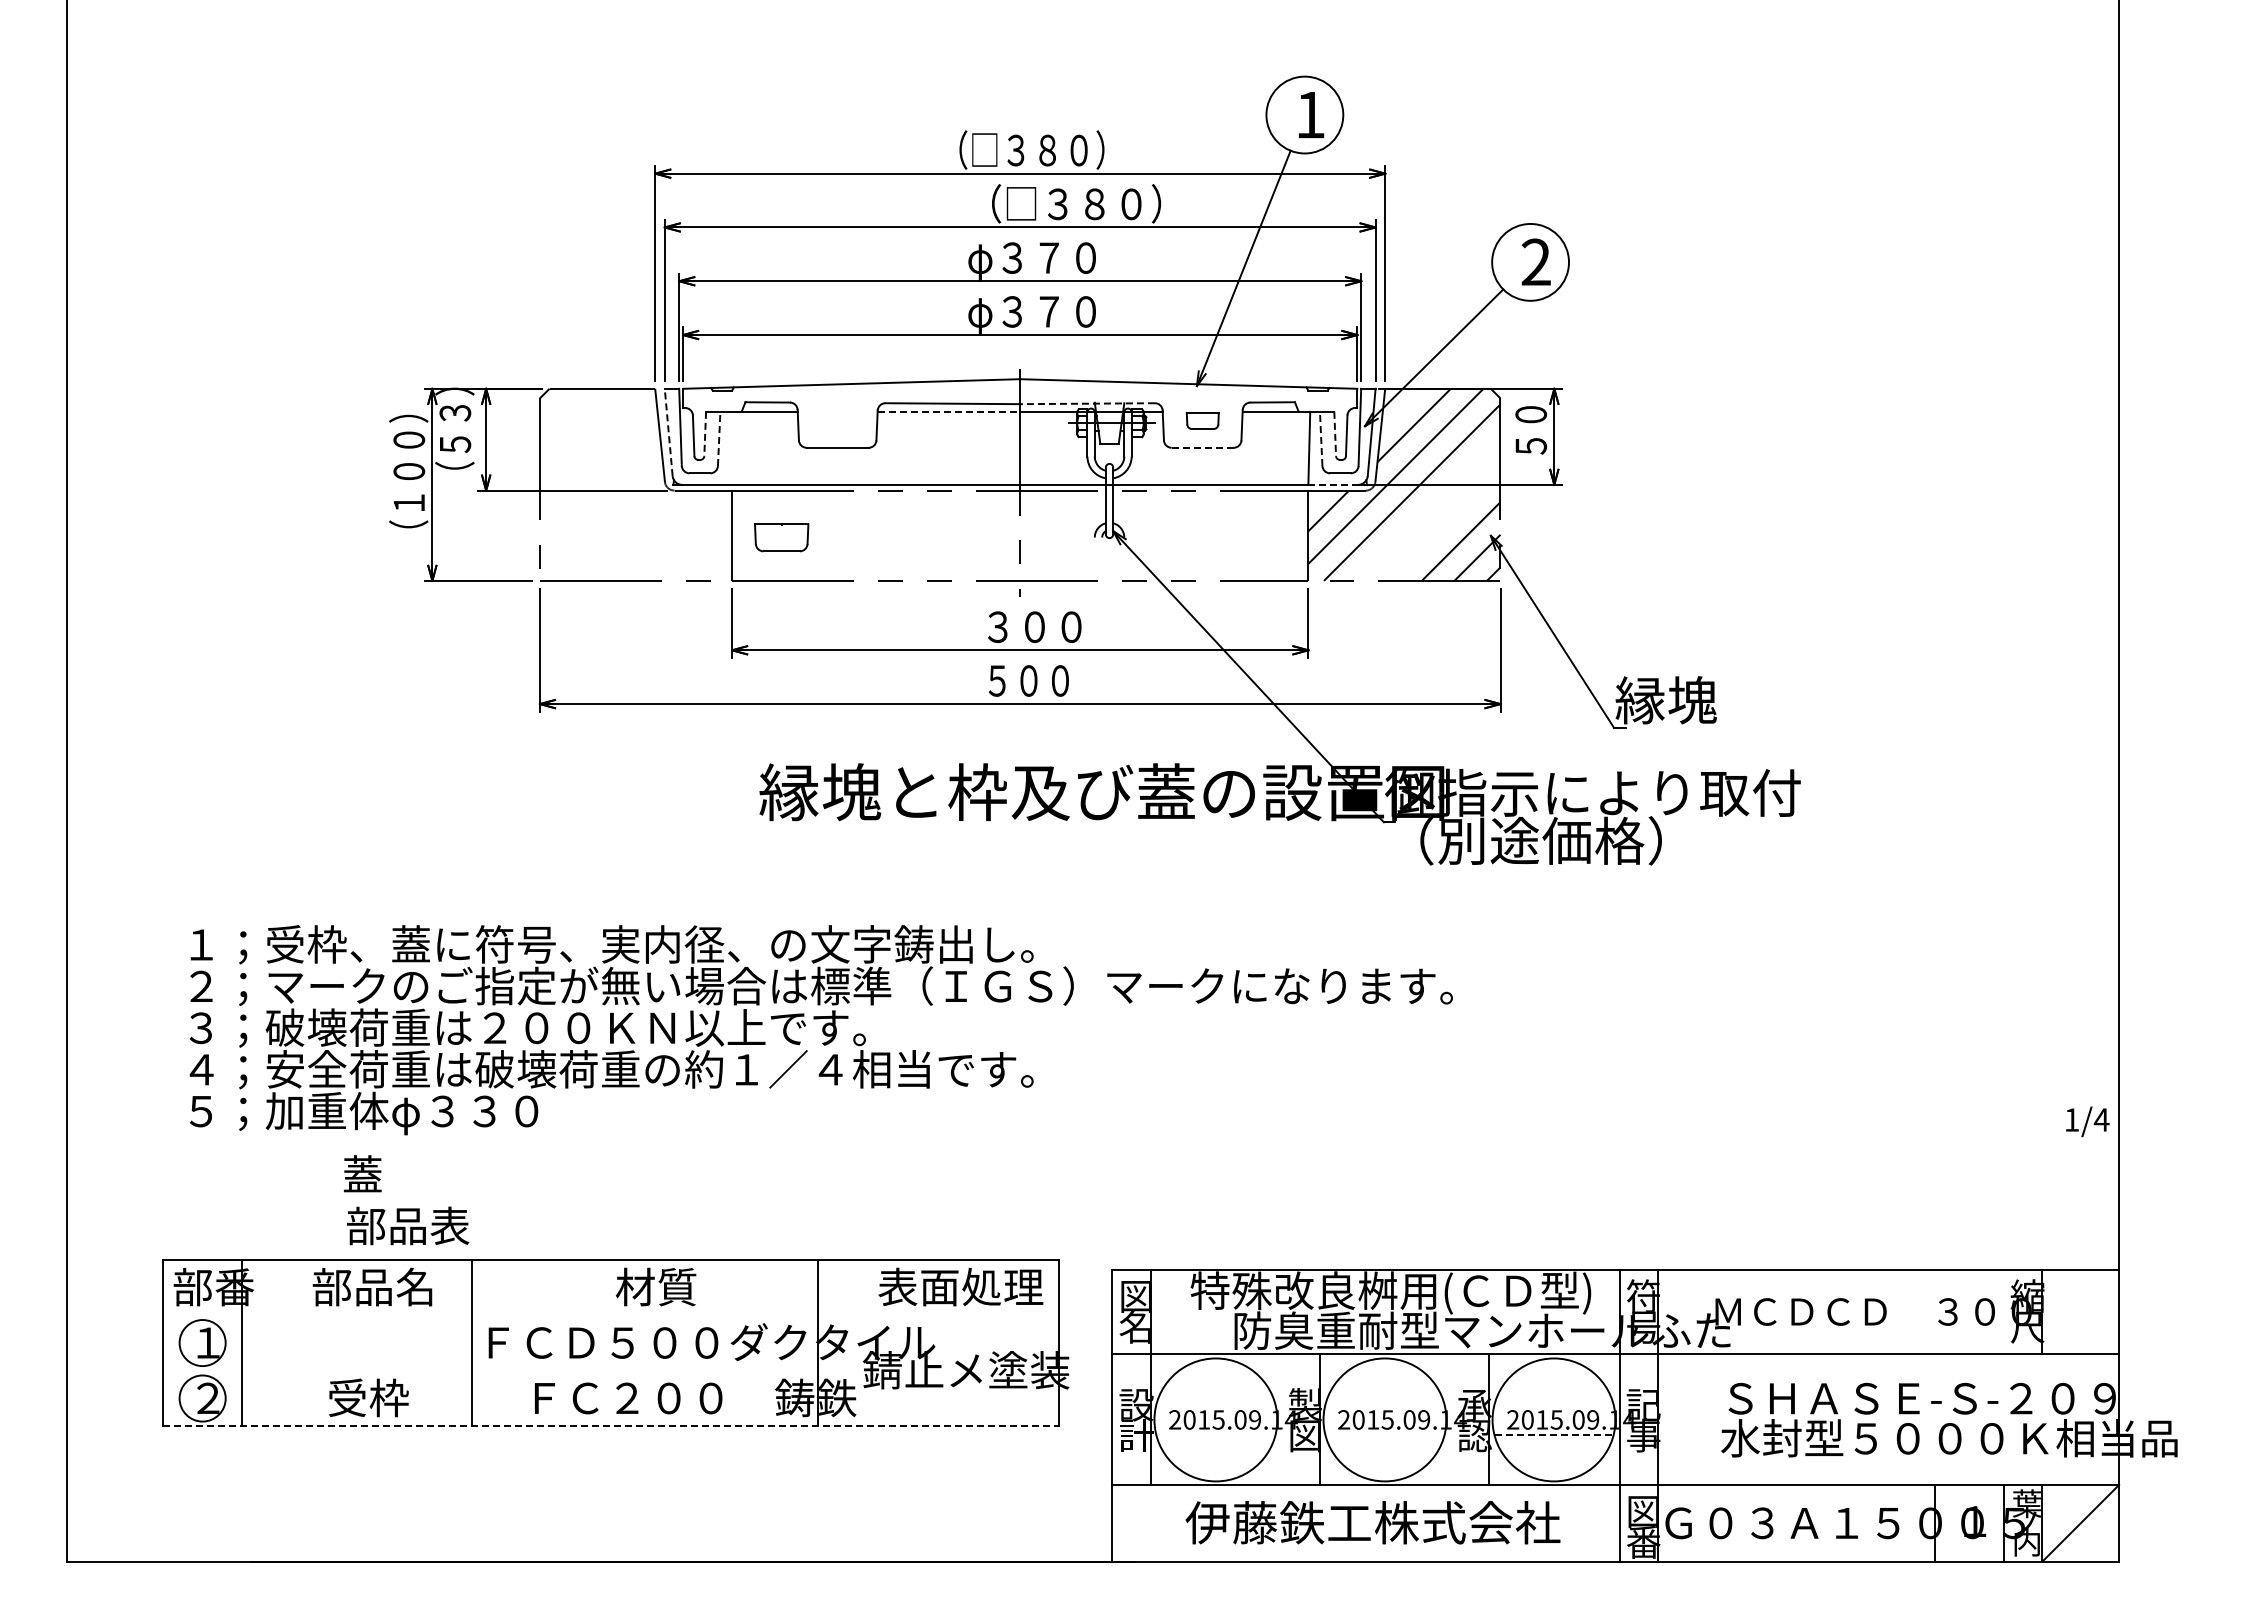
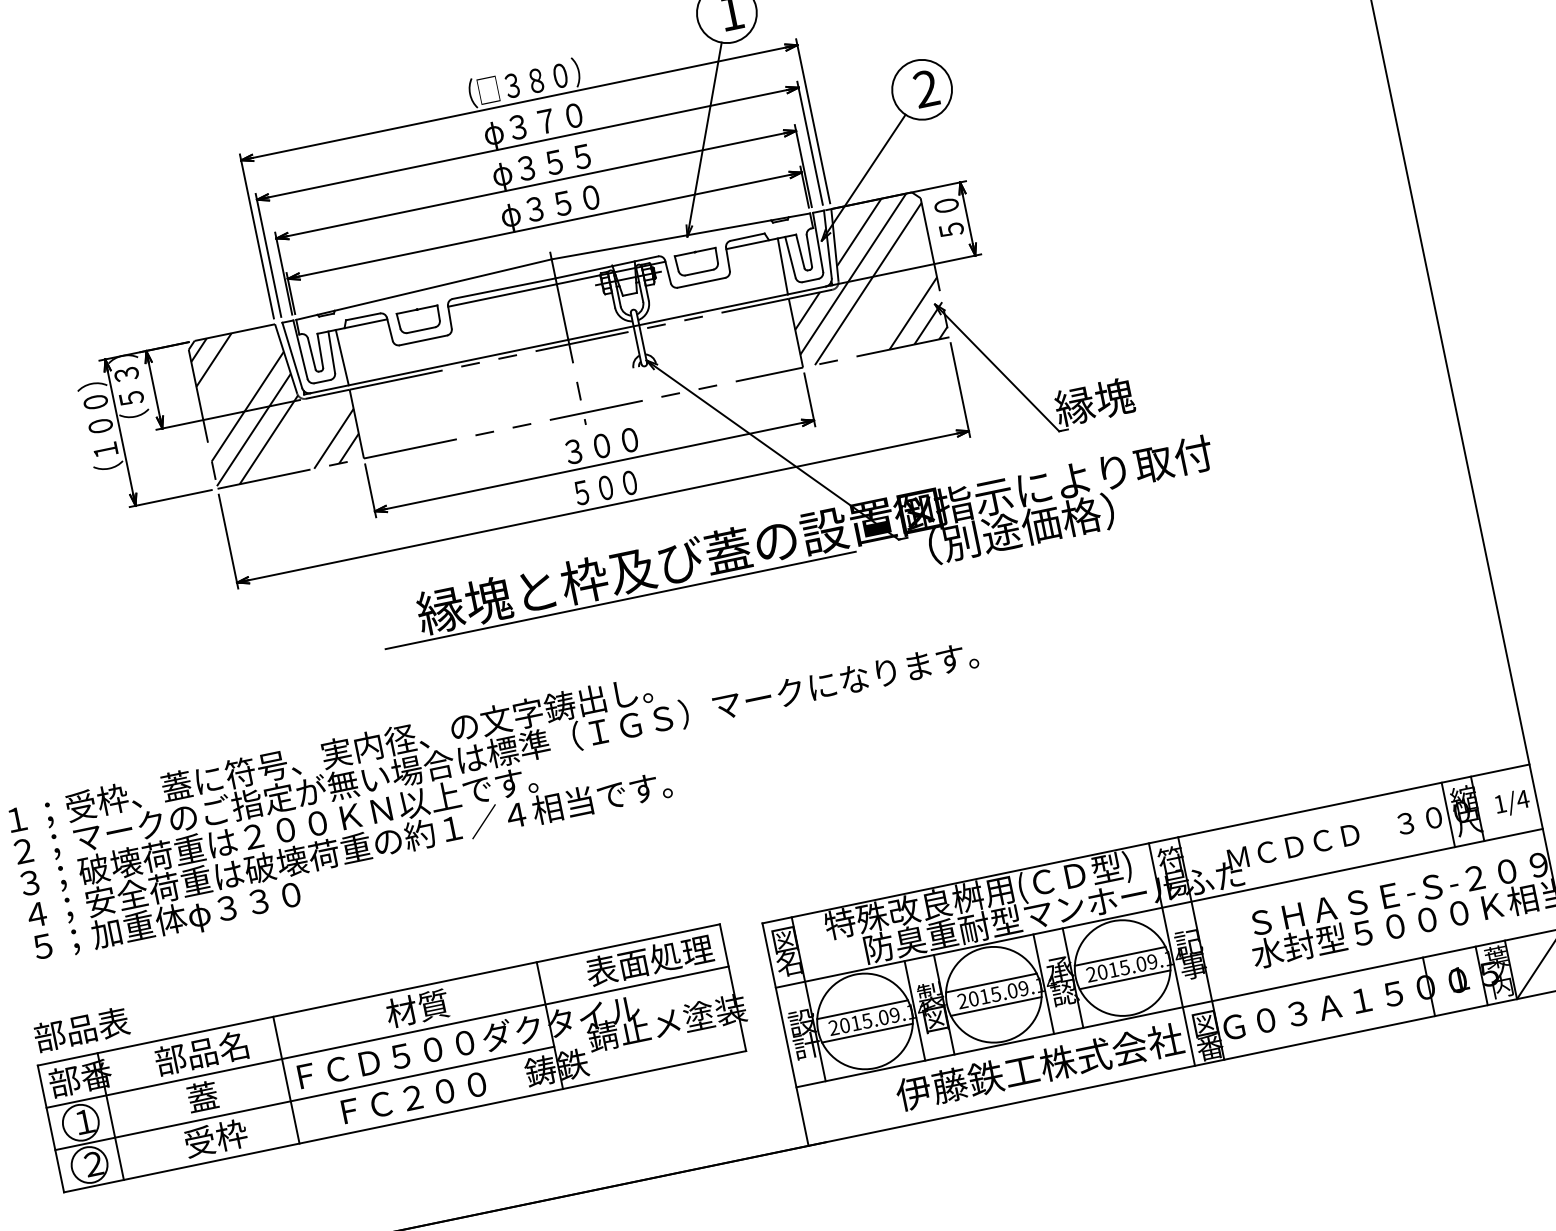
text: (1064, 206) -> (558, 120), （□３８０） -> φ３７０
text: (1067, 257) -> (568, 159), φ３７０ -> φ３５５
text: (1048, 311) -> (562, 203), φ３７０ -> φ３５０
line: (1087, 403) -> (606, 267), dashed -> solid
line: (949, 411) -> (502, 295), dashed -> solid
part: (1202, 420) -> (697, 262), size x1.67
line: (668, 432) -> (292, 355), dashed -> solid
line: (705, 434) -> (320, 351), dashed -> solid
line: (1335, 434) -> (800, 251), dashed -> solid
line: (719, 438) -> (331, 351), dashed -> solid
line: (1321, 438) -> (790, 256), dashed -> solid
line: (731, 447) -> (342, 356), added
line: (1202, 447) -> (701, 282), dashed -> solid
hatch: (635, 484) -> (275, 400), added
line: (1333, 484) -> (807, 290), dashed -> solid
part: (781, 537) -> (418, 319), moved
line: (1017, 826) -> (620, 600), added
text: (2087, 1121) -> (1512, 802), moved
text: (362, 1173) -> (202, 1096), moved
text: (408, 1225) -> (81, 1029), moved
line: (2003, 1311) -> (1447, 814), added
line: (610, 1315) -> (387, 1037), added
line: (490, 1370) -> (304, 1098), added
line: (1215, 1404) -> (862, 1009), added
line: (1384, 1404) -> (991, 983), added
line: (1553, 1404) -> (1119, 956), added
line: (1281, 1419) -> (914, 1010), added
line: (1450, 1419) -> (1043, 984), added
line: (611, 1426) -> (405, 1121), dashed -> solid
line: (1215, 1435) -> (867, 1033), added
line: (1384, 1435) -> (995, 1006), added
line: (1554, 1435) -> (1125, 979), dashed -> solid
text: (1372, 1522) -> (1039, 1066), moved

